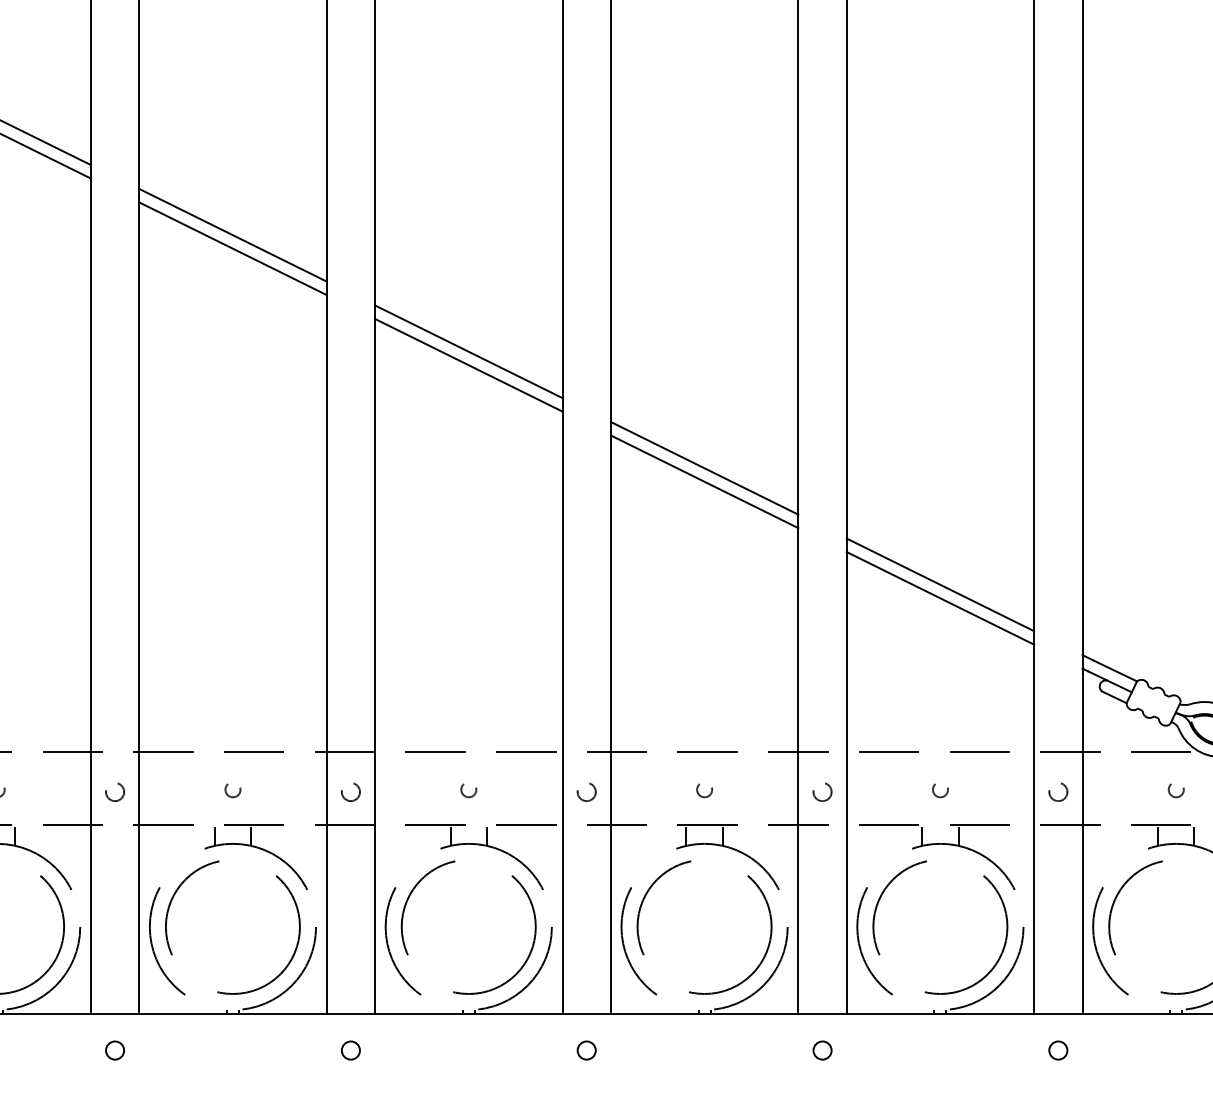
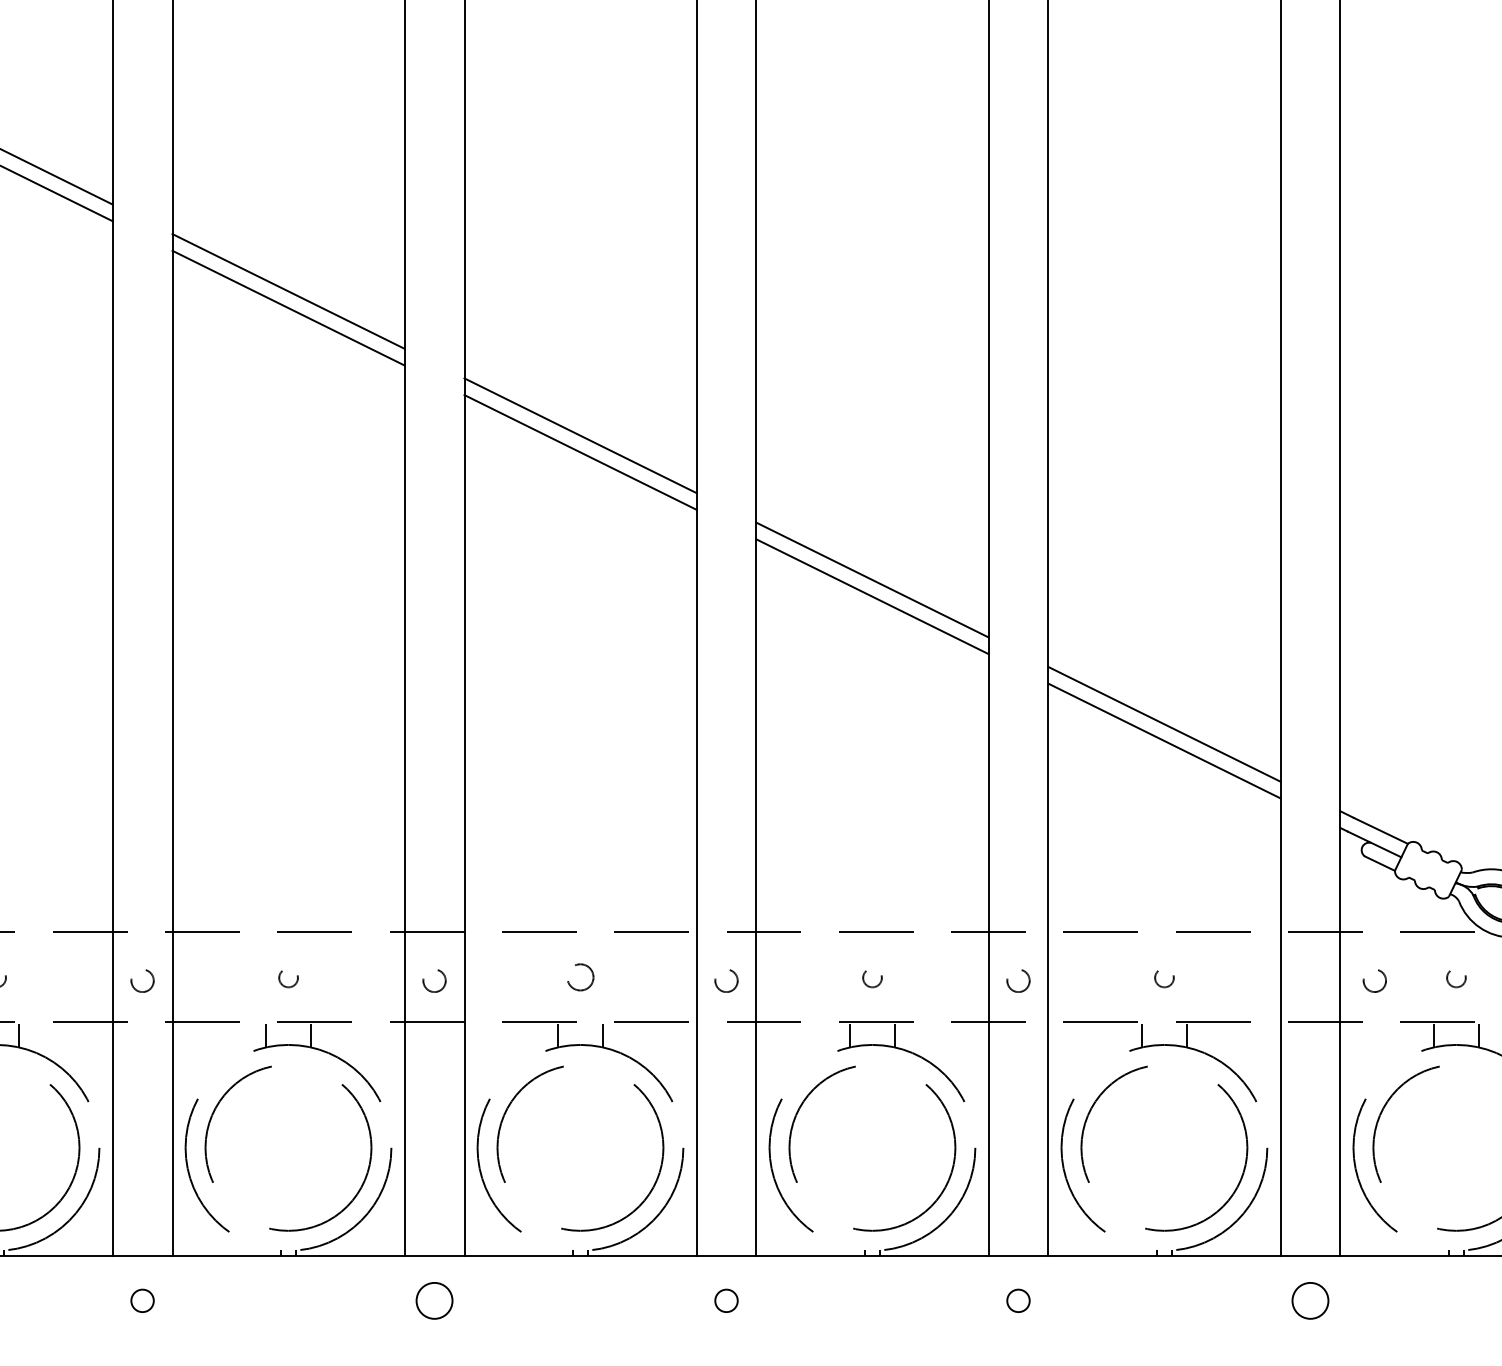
circle: (468, 790) -> (580, 978), size x1.4
circle: (1058, 791) -> (1375, 980), moved
circle: (350, 1050) -> (434, 1300), size x1.6
circle: (1058, 1050) -> (1310, 1300), size x1.6

